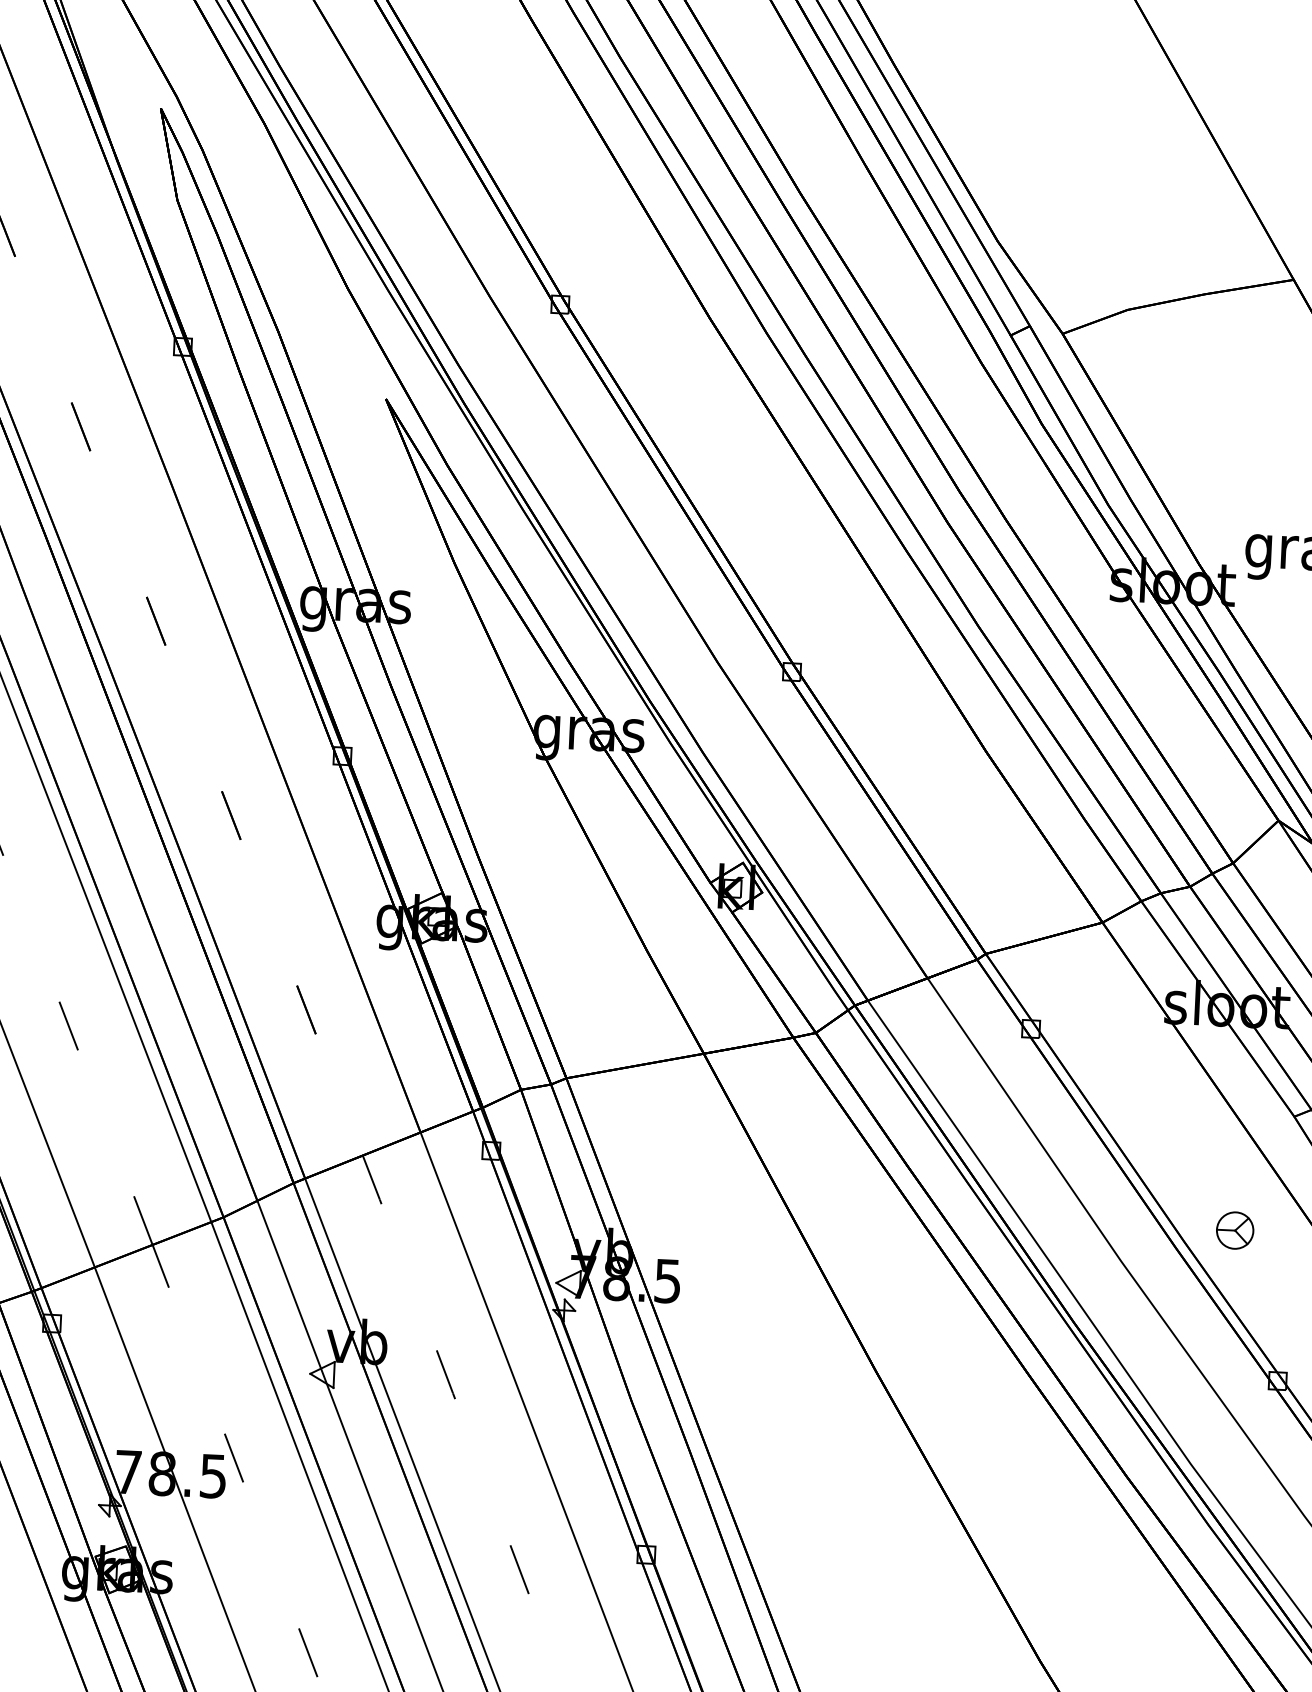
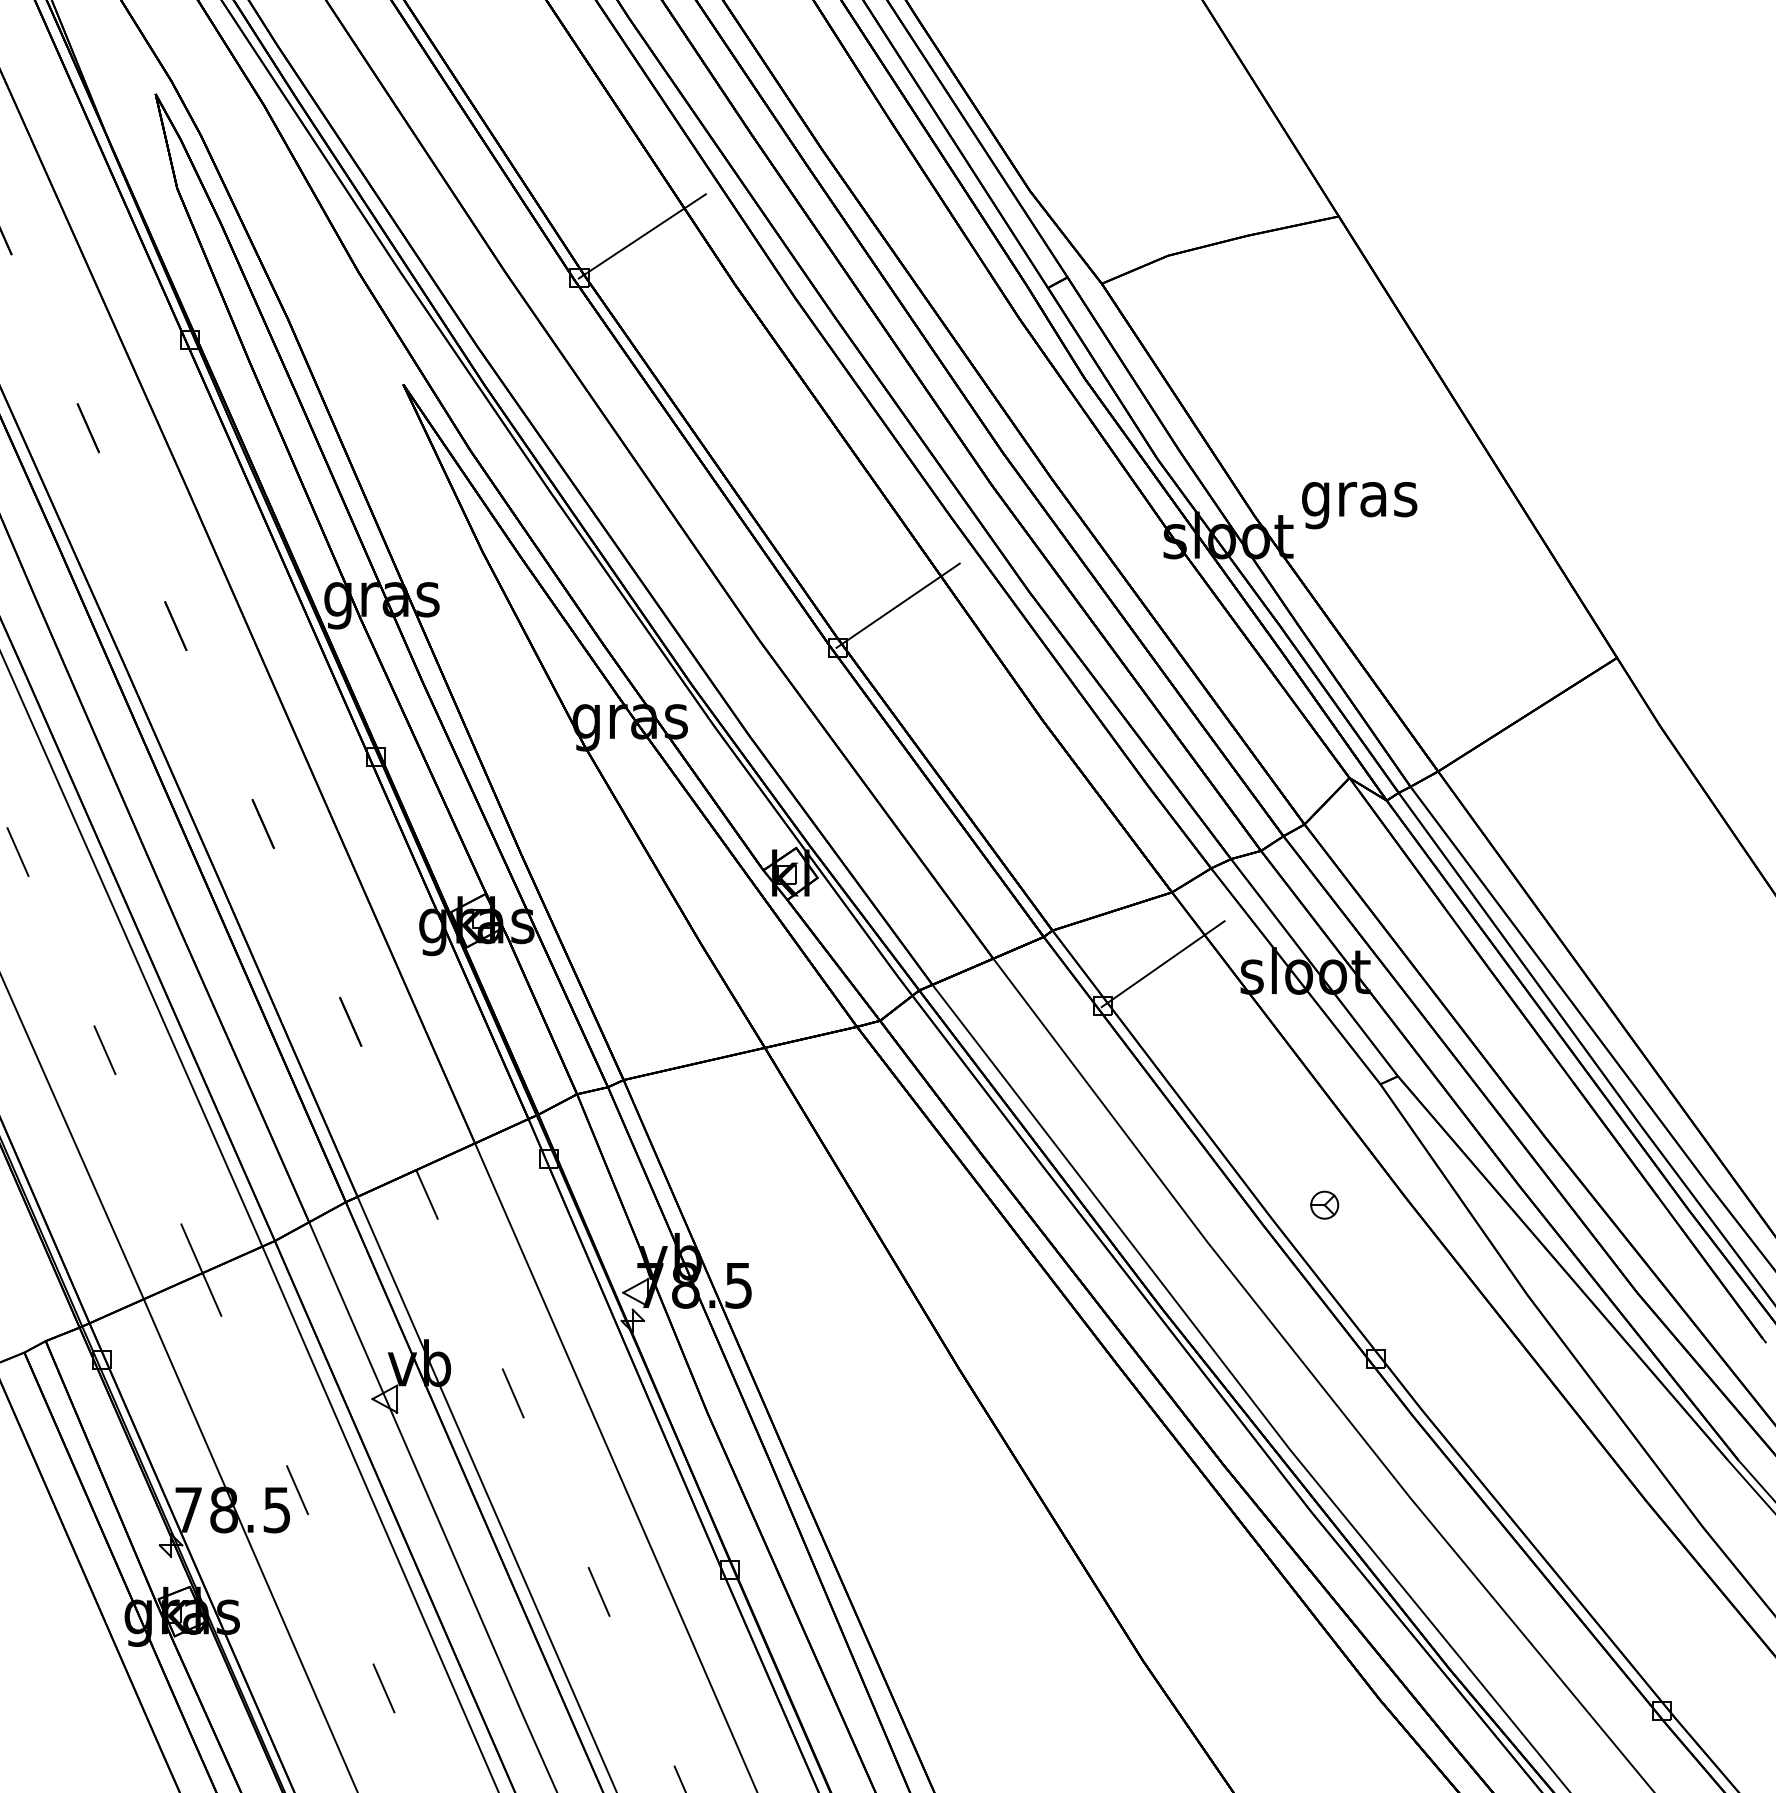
line: (621, 267) -> (641, 236), added
line: (851, 634) -> (897, 605), added
line: (1090, 991) -> (1162, 964), added
part: (1235, 1229) -> (1324, 1204), size x0.71

